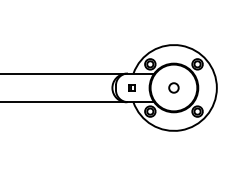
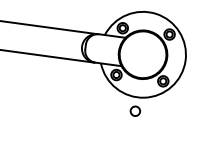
part: (131, 87) -> (101, 48), removed
circle: (173, 87) -> (135, 110), moved

